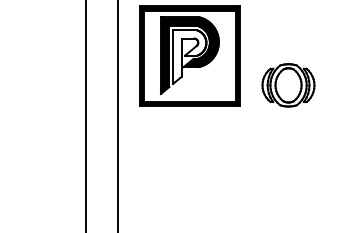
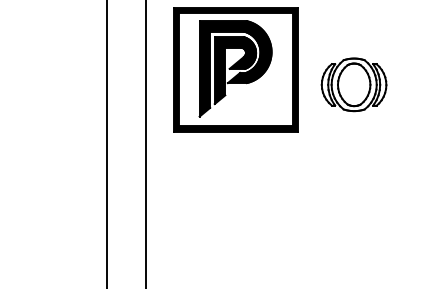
fill: (189, 56) -> (235, 70), added
part: (288, 85) -> (353, 84), moved

